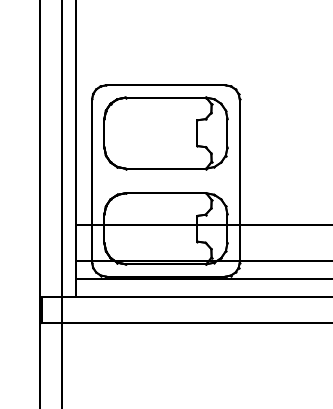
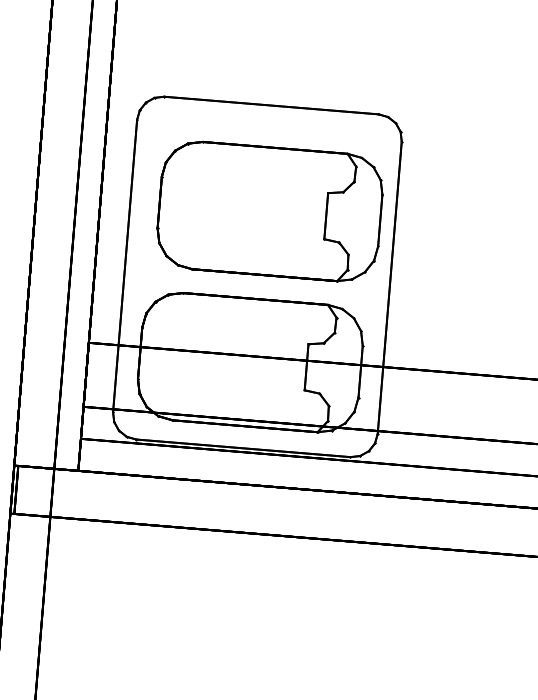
part: (165, 133) -> (269, 212), moved

